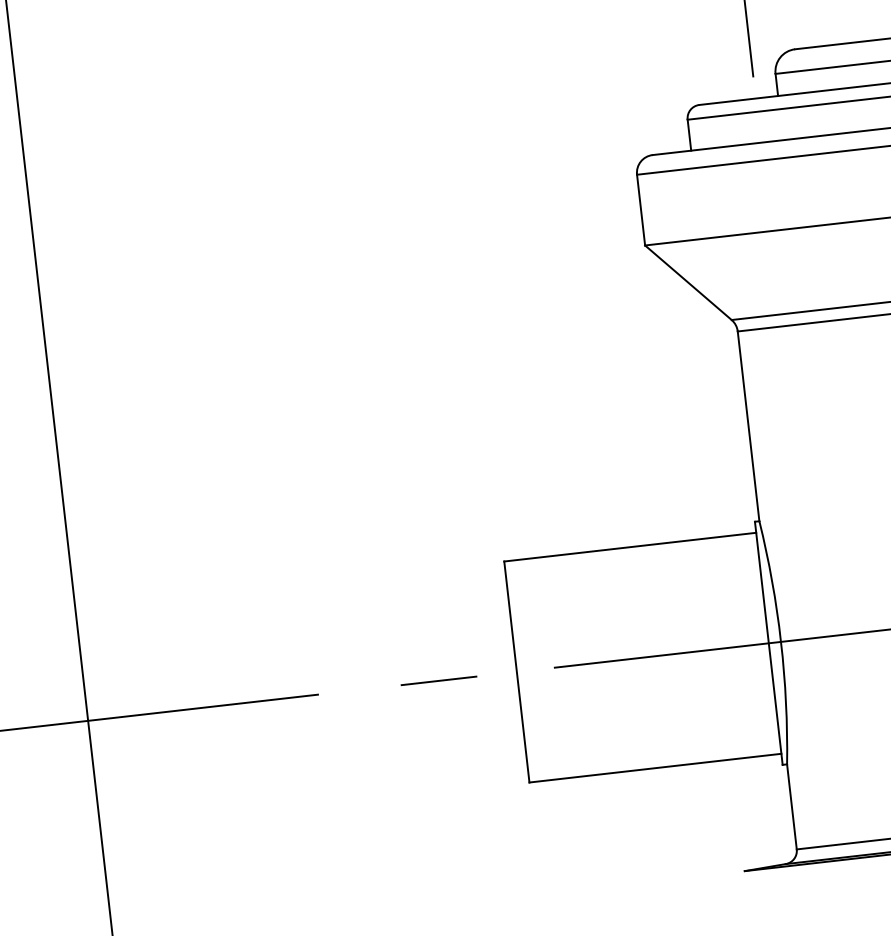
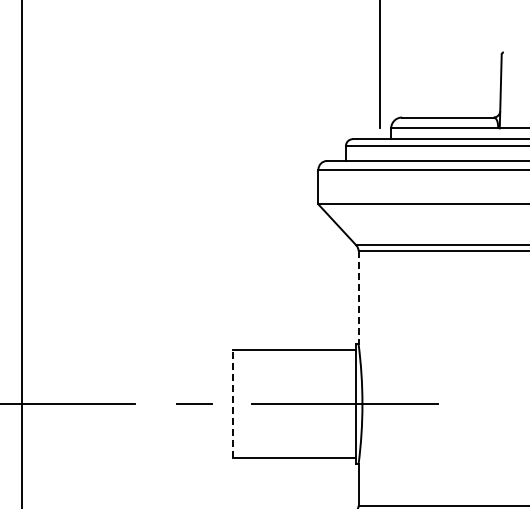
line: (748, 425) -> (358, 297), solid -> dashed
line: (516, 670) -> (232, 403), solid -> dashed

